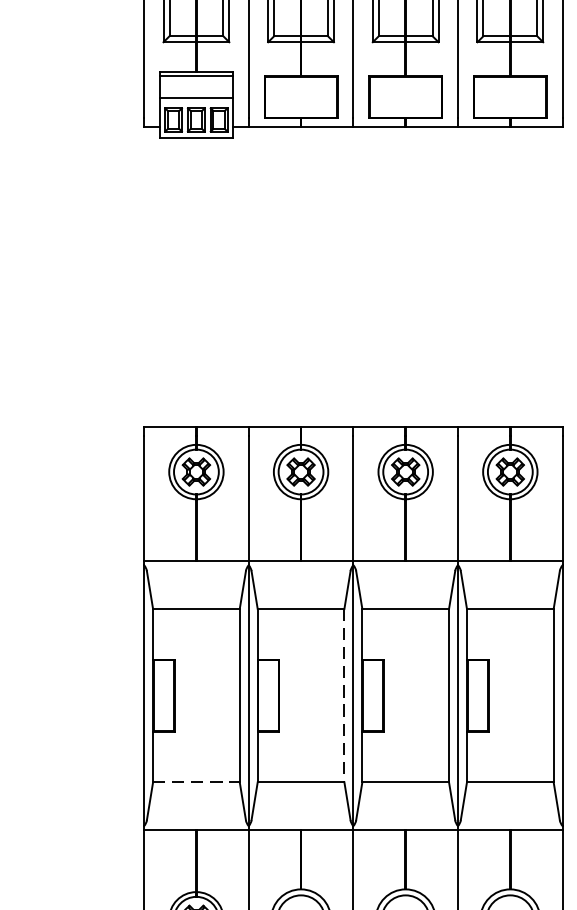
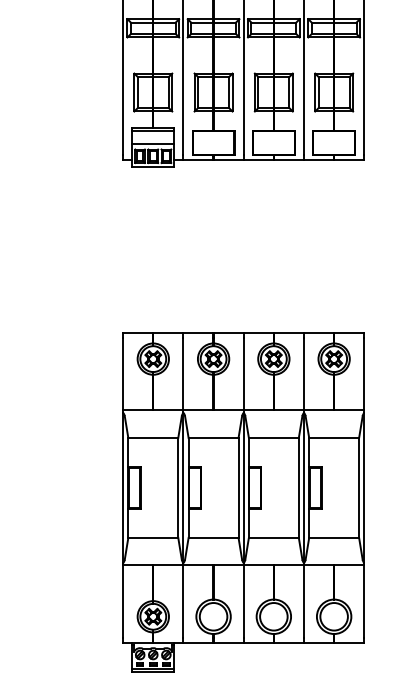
line: (344, 694) -> (238, 487), dashed -> solid
line: (196, 781) -> (153, 537), dashed -> solid

